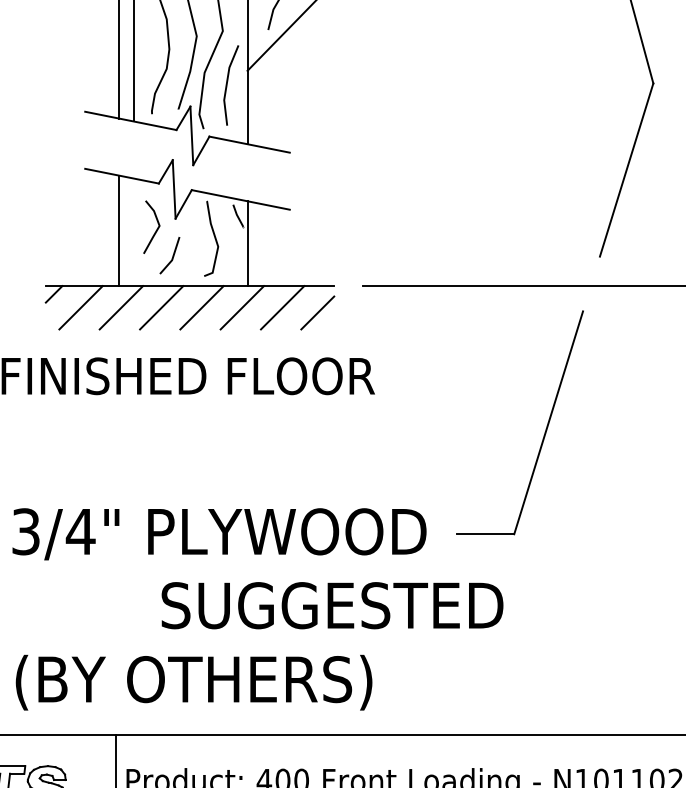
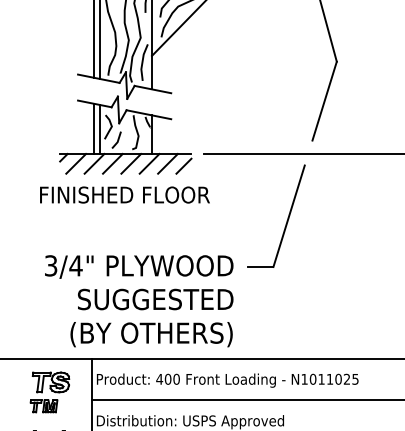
line: (134, 230) -> (100, 128), added
text: (332, 605) -> (155, 299), moved
text: (193, 682) -> (151, 334), moved

